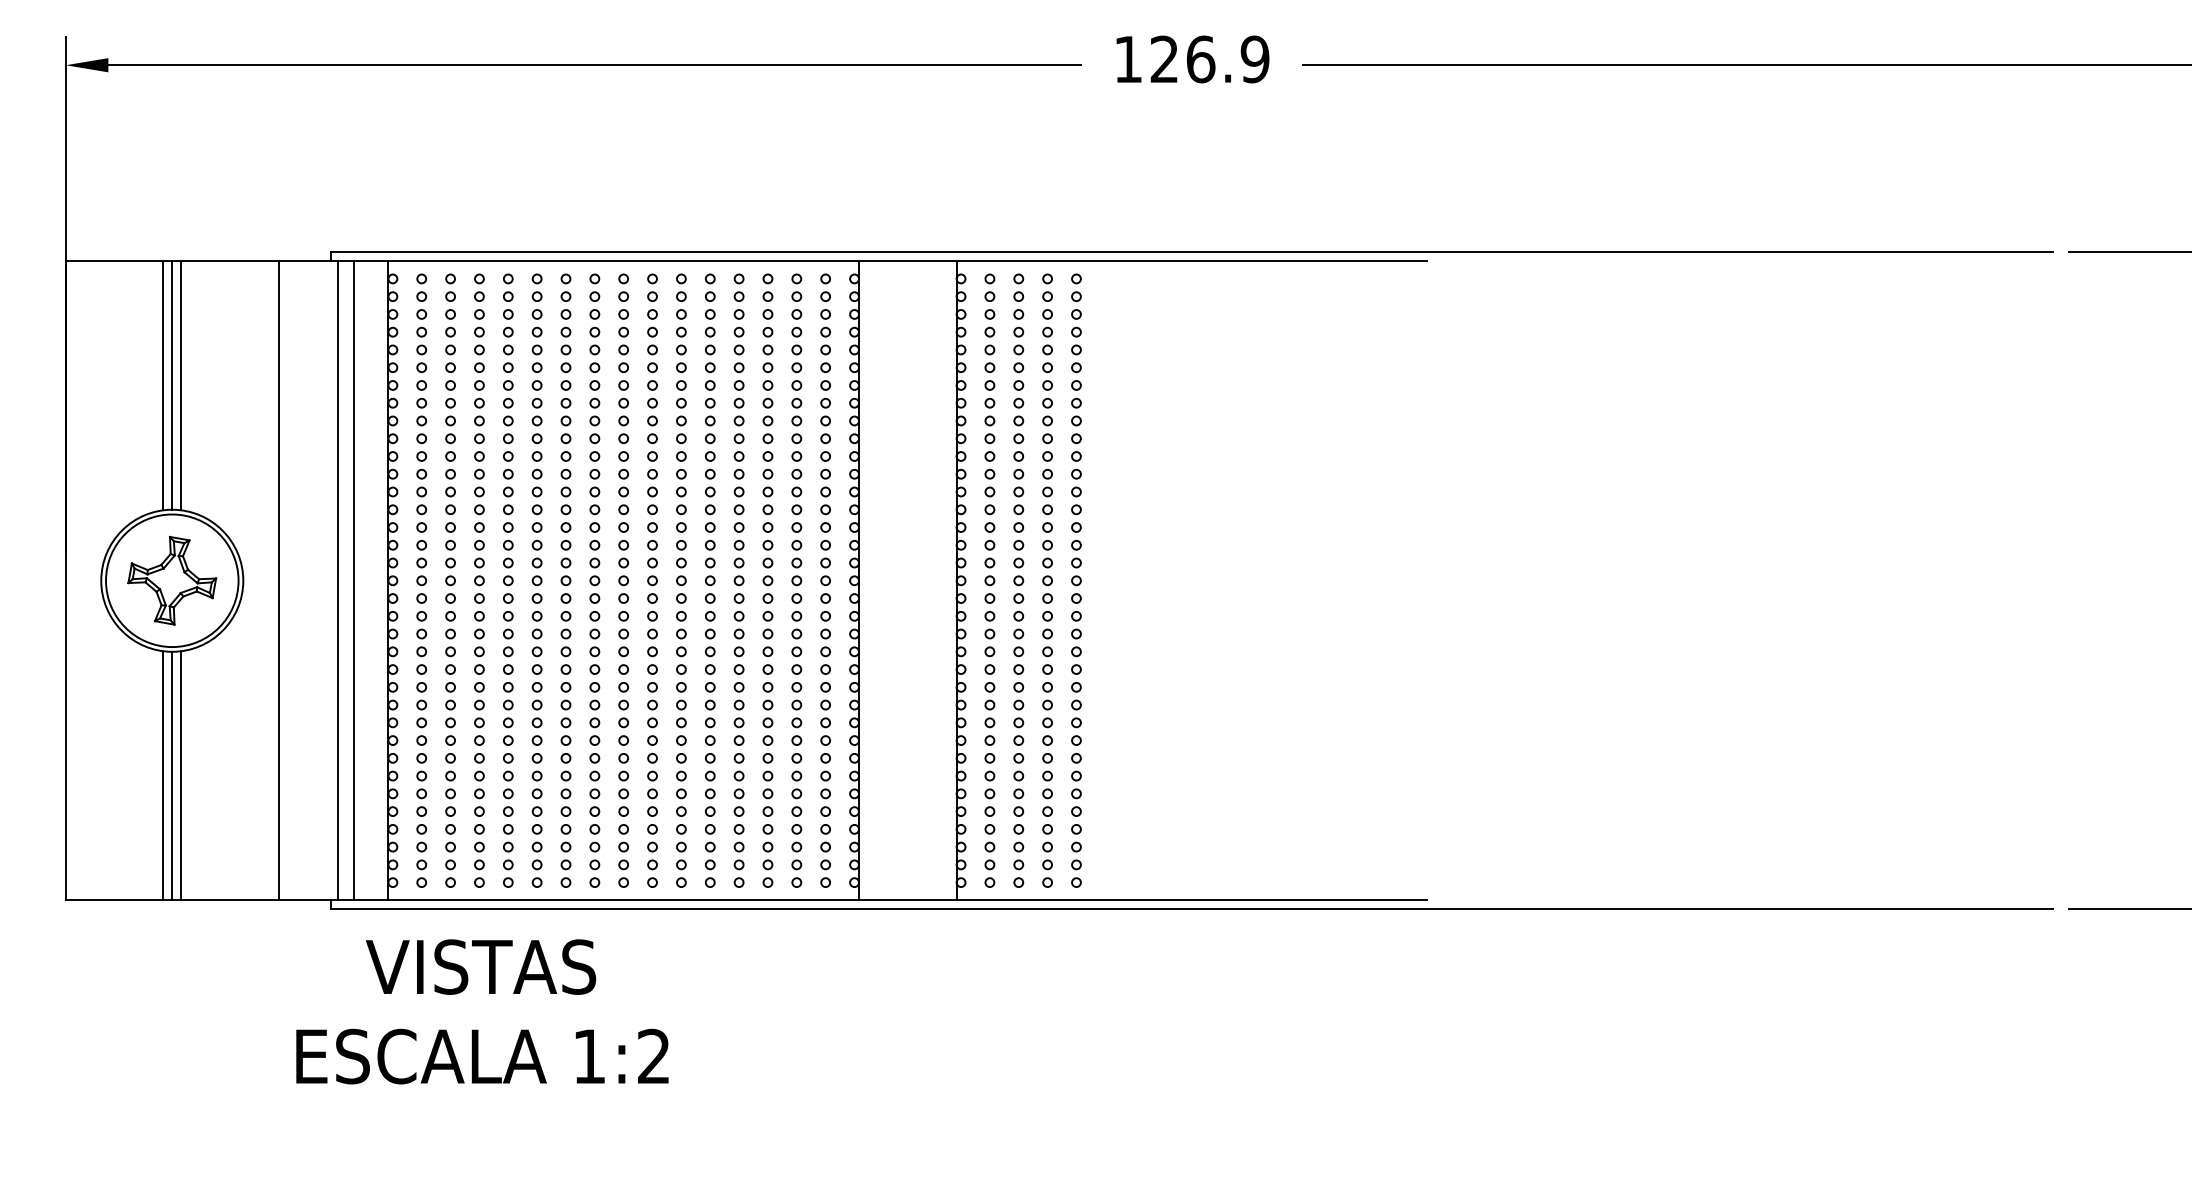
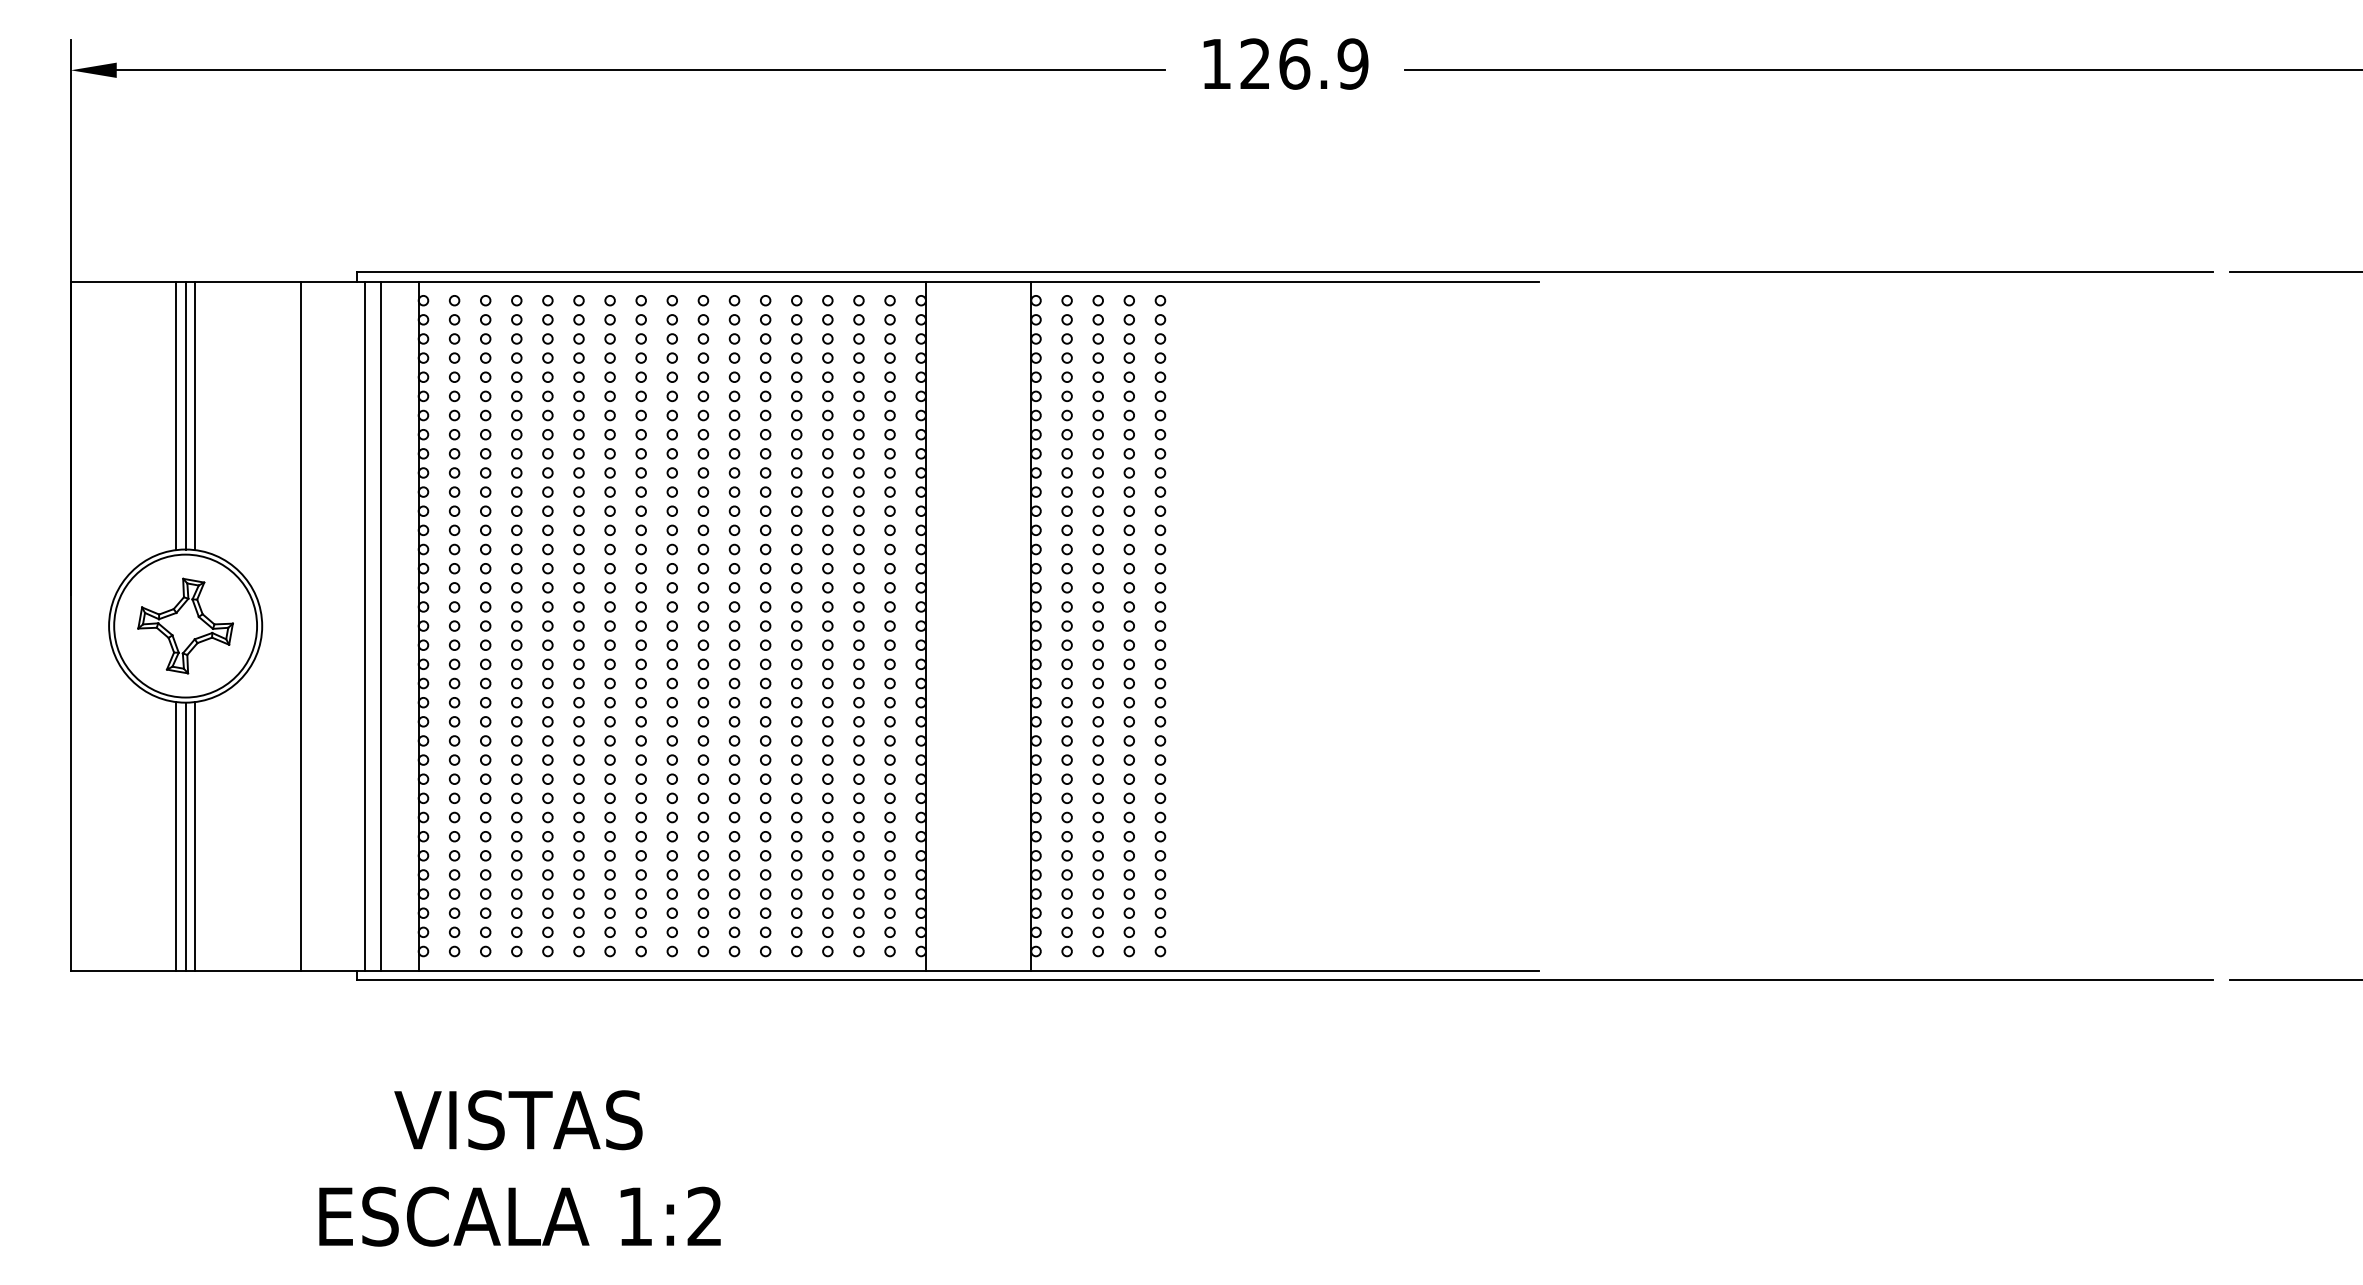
text: (482, 1011) -> (520, 1168), moved

